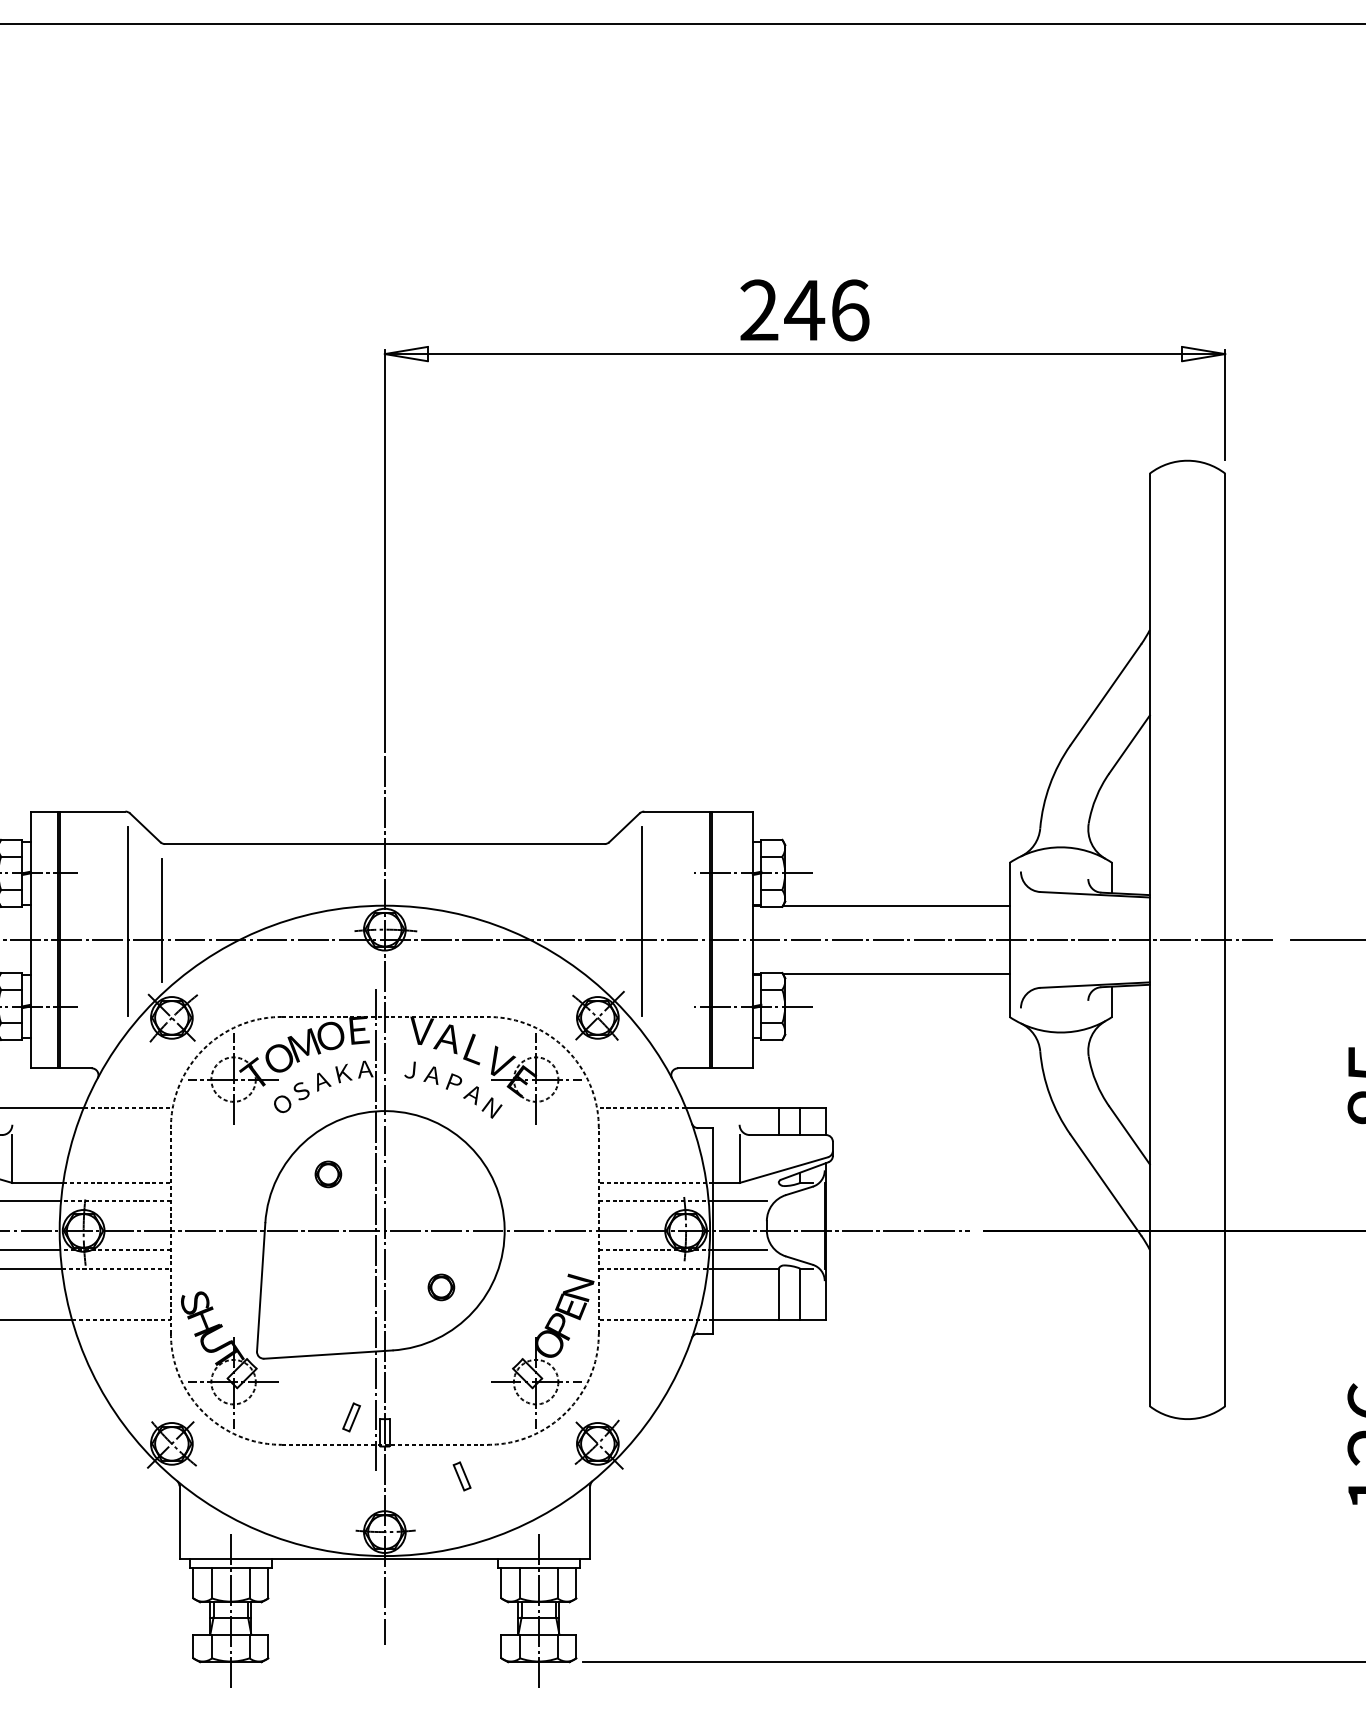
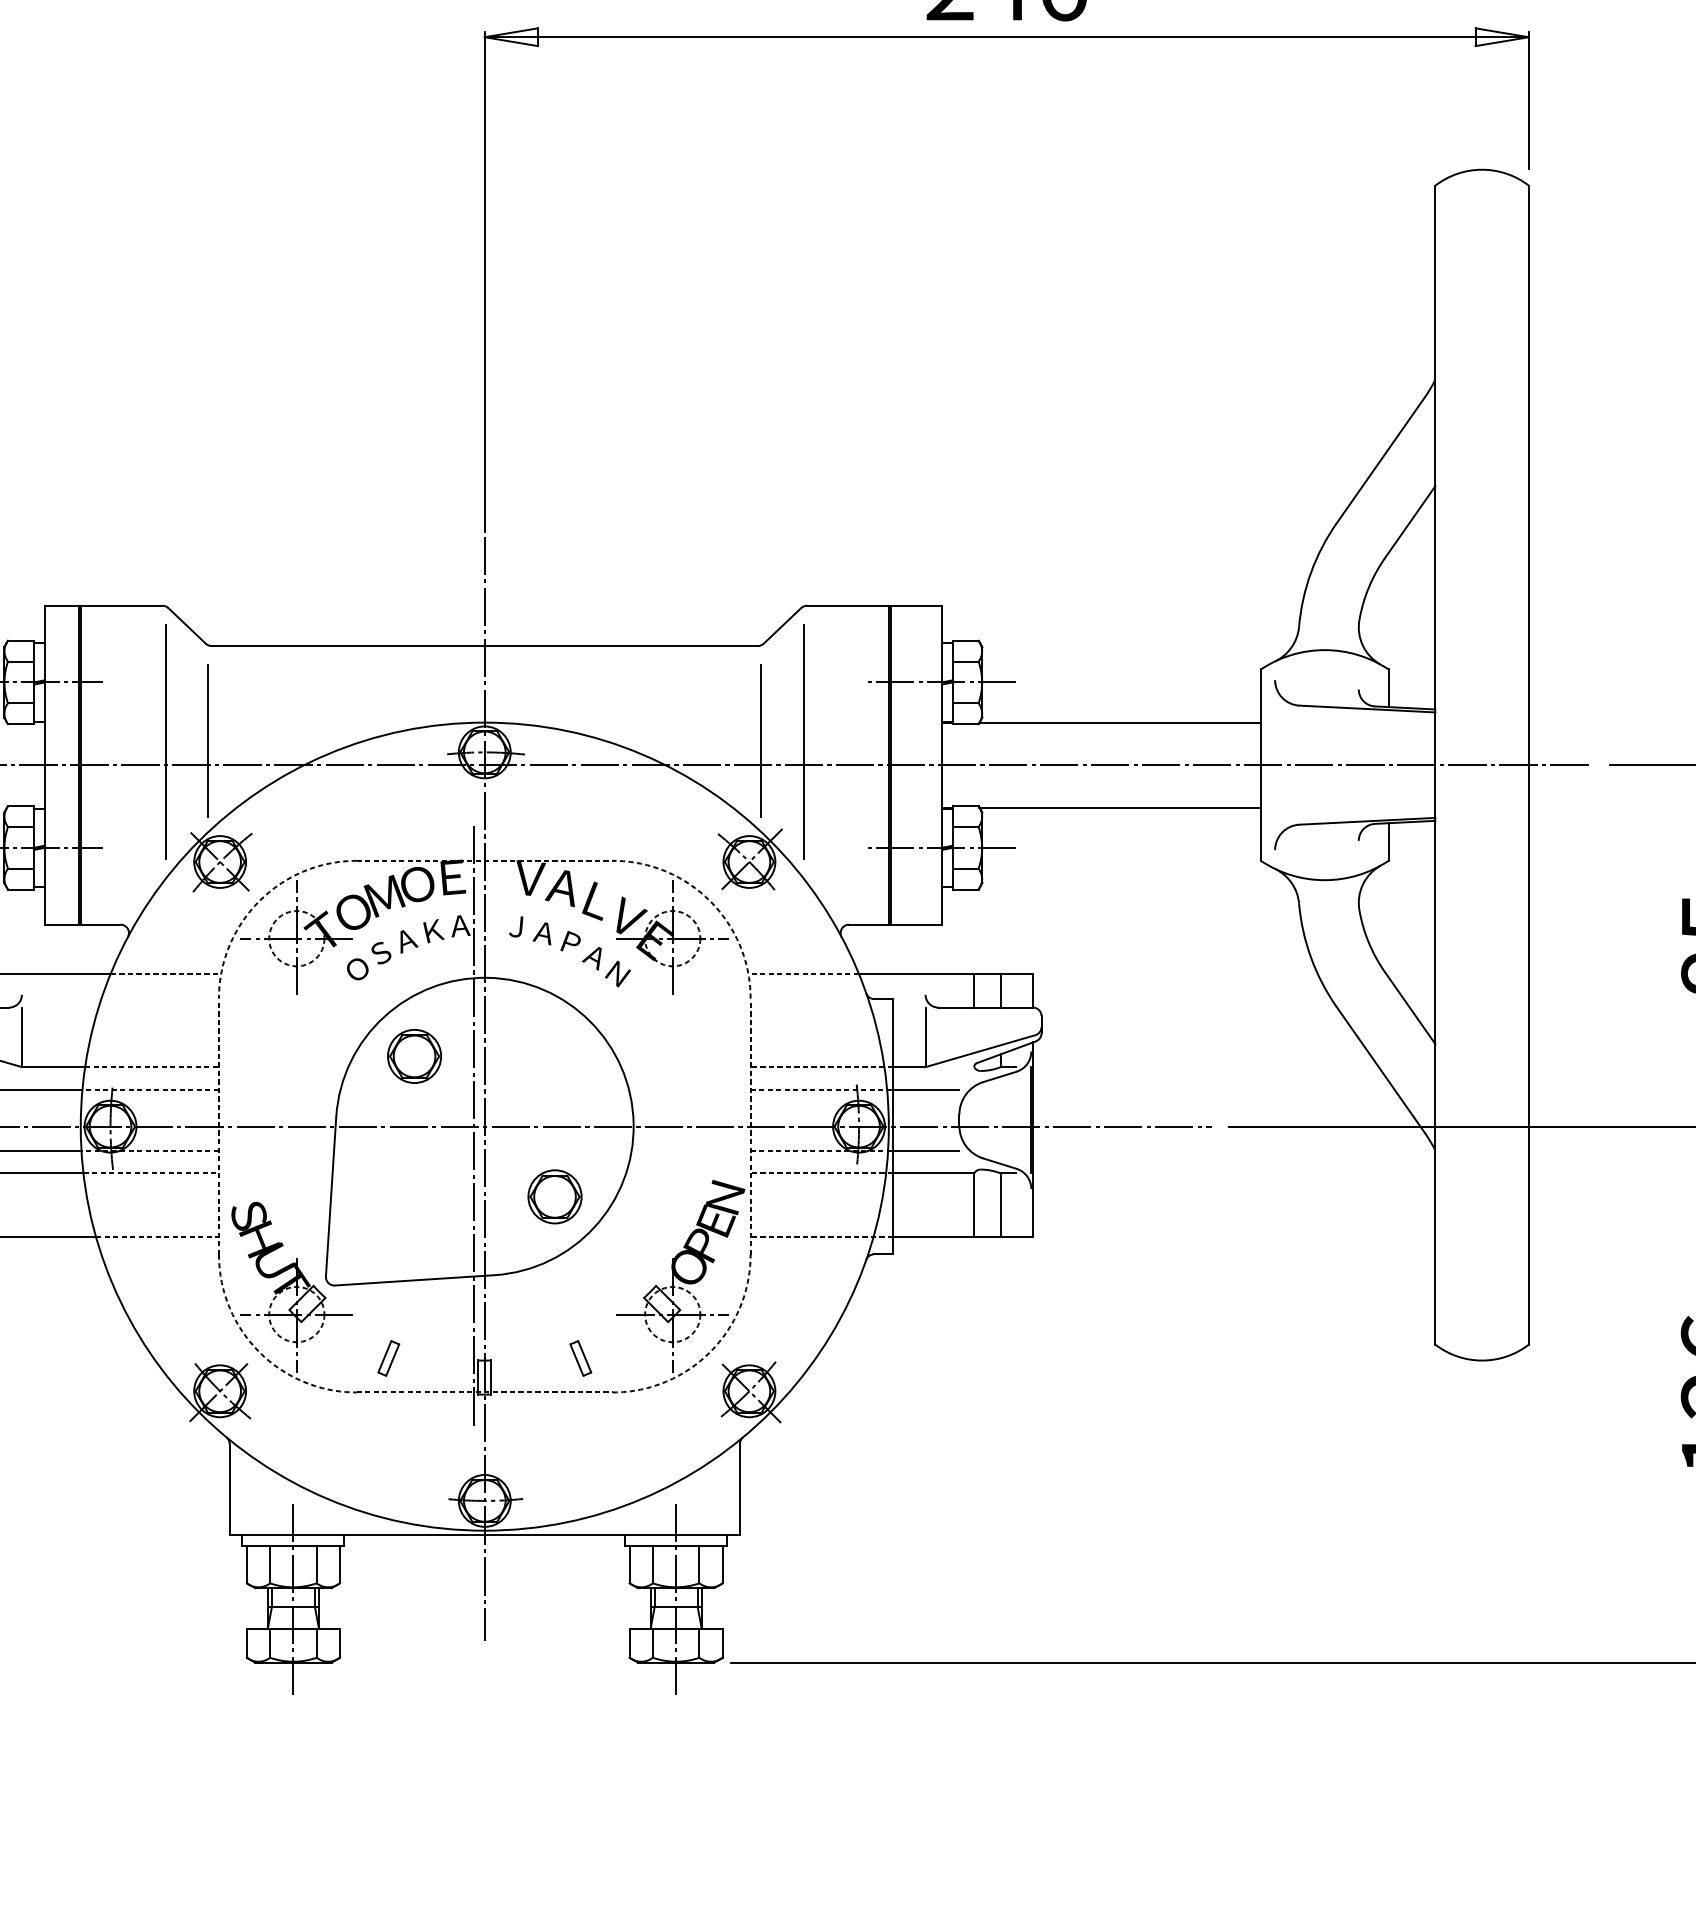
line: (607, 920) -> (761, 740), added
part: (328, 1174) -> (414, 1056), size x1.67
part: (441, 1287) -> (555, 1196), size x1.67
part: (351, 1417) -> (388, 1358), moved
part: (461, 1476) -> (580, 1358), moved

